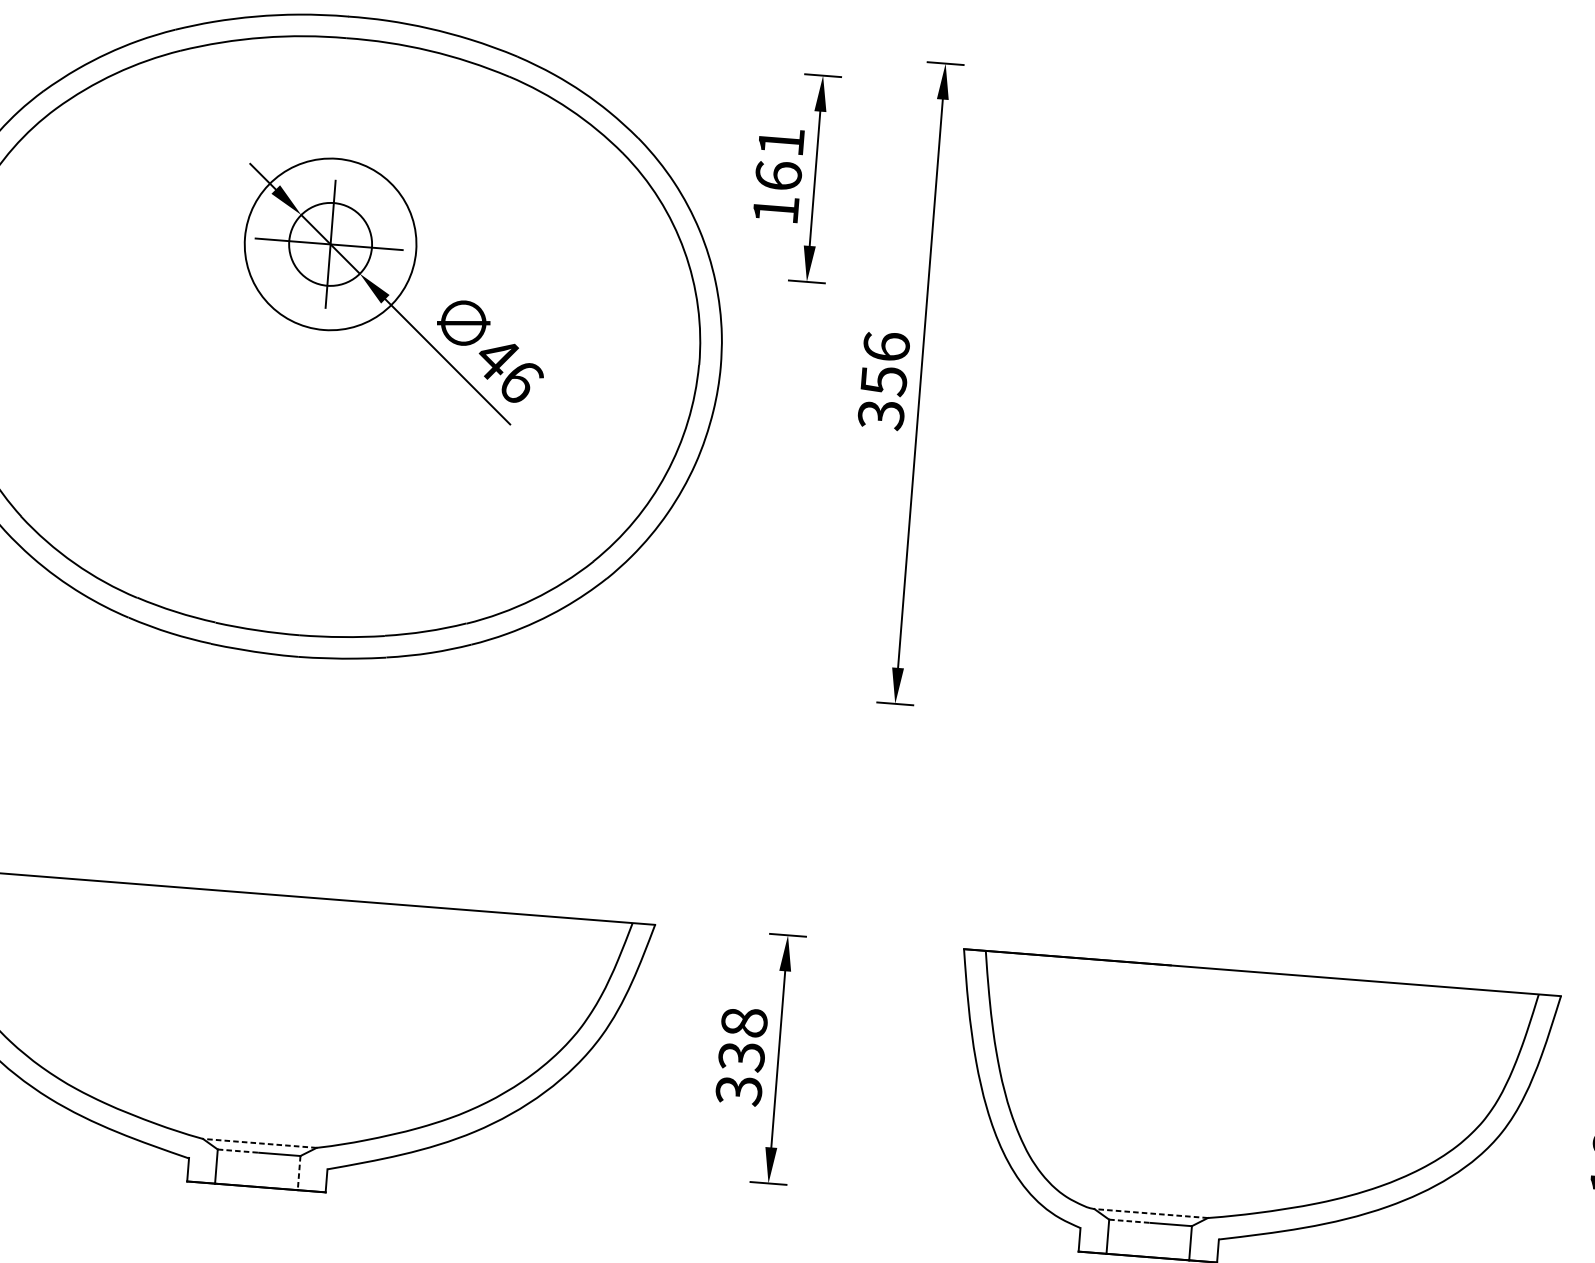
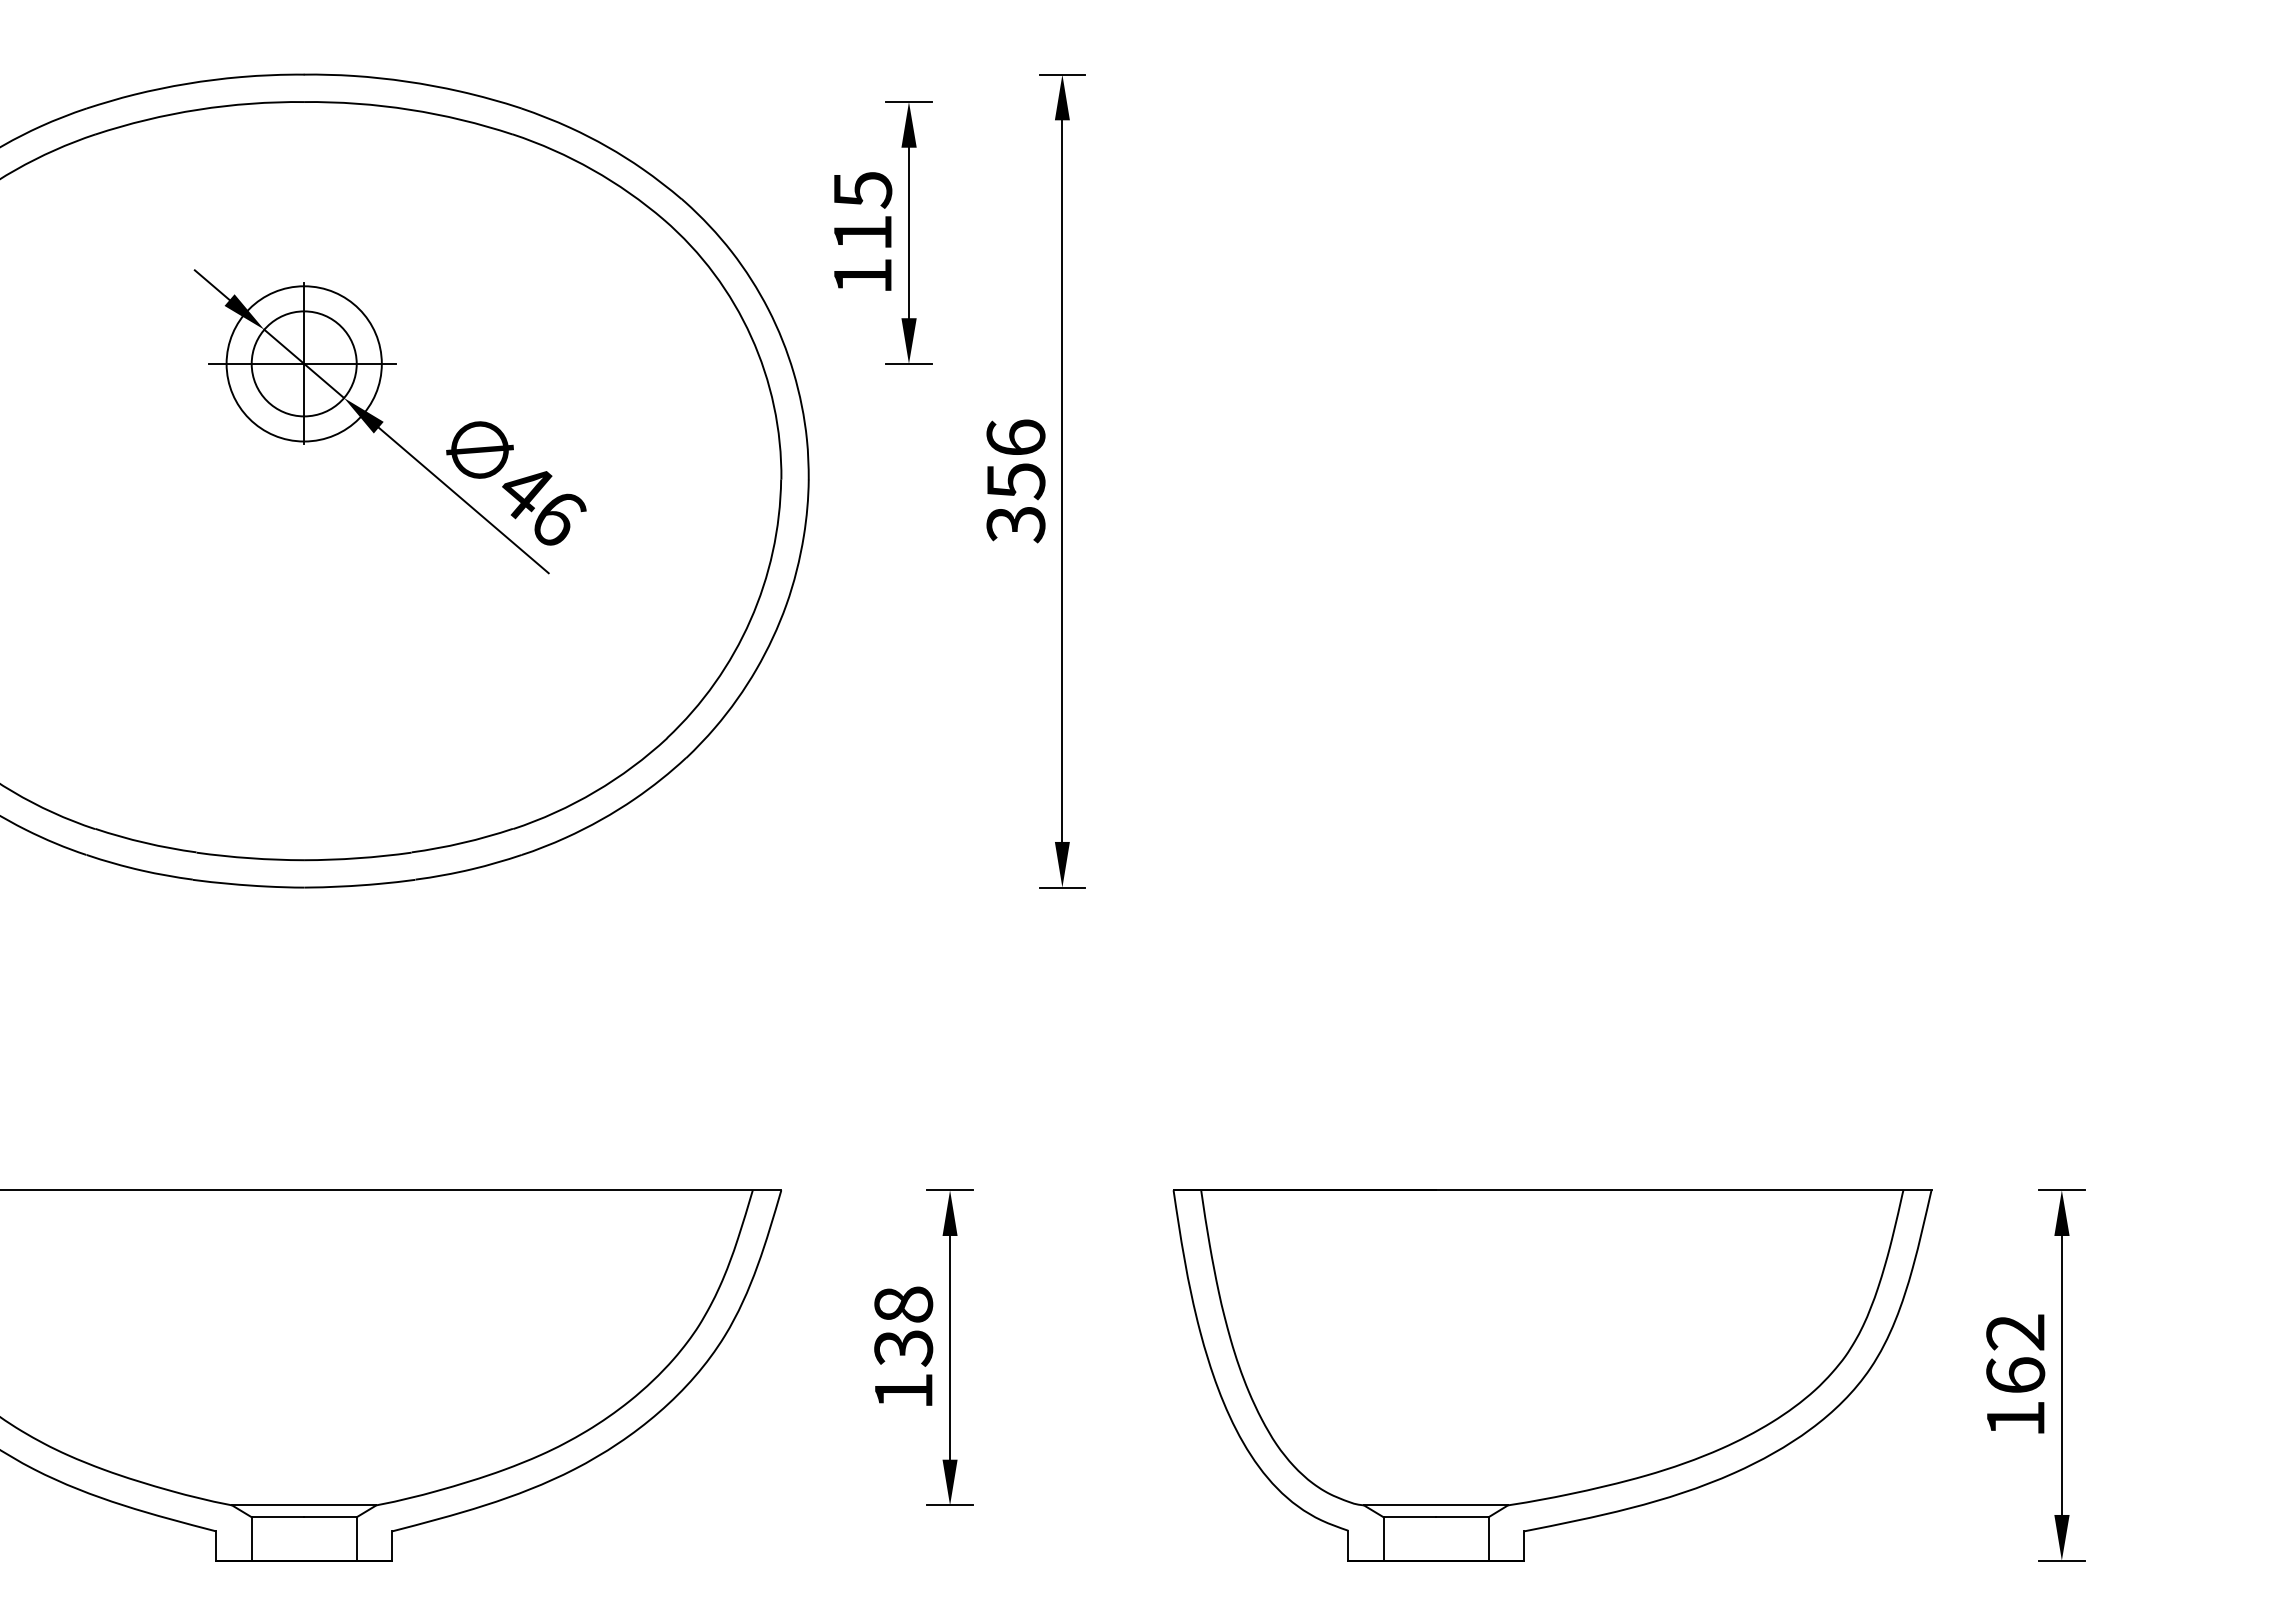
text: (779, 159) -> (862, 211), 161 -> 115
circle: (330, 244) -> (303, 363), size x0.71
text: (738, 1090) -> (903, 1391), 338 -> 138
line: (259, 1143) -> (303, 1505), dashed -> solid
line: (238, 1151) -> (278, 1517), dashed -> solid
line: (298, 1172) -> (356, 1538), dashed -> solid
line: (1150, 1213) -> (1435, 1505), dashed -> solid
line: (1130, 1221) -> (1410, 1517), dashed -> solid

